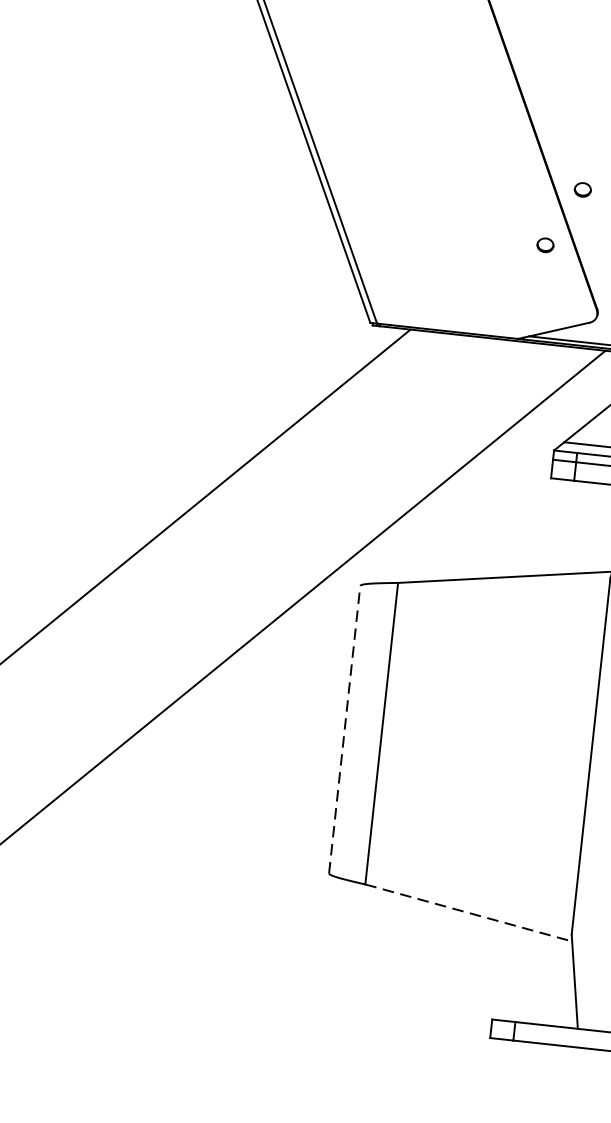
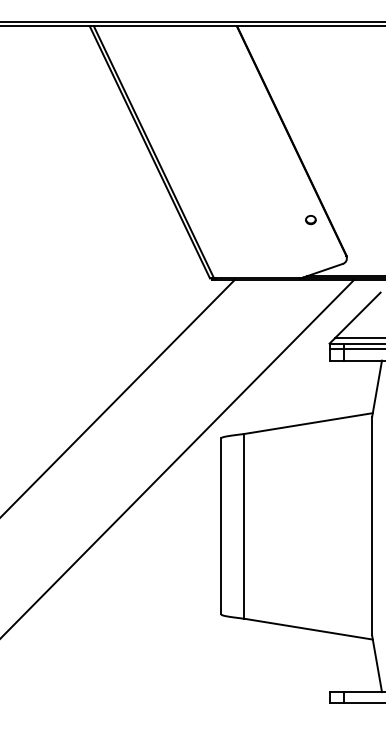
part: (582, 190) -> (329, 184), removed
line: (345, 729) -> (221, 526), dashed -> solid
line: (468, 913) -> (308, 629), dashed -> solid

